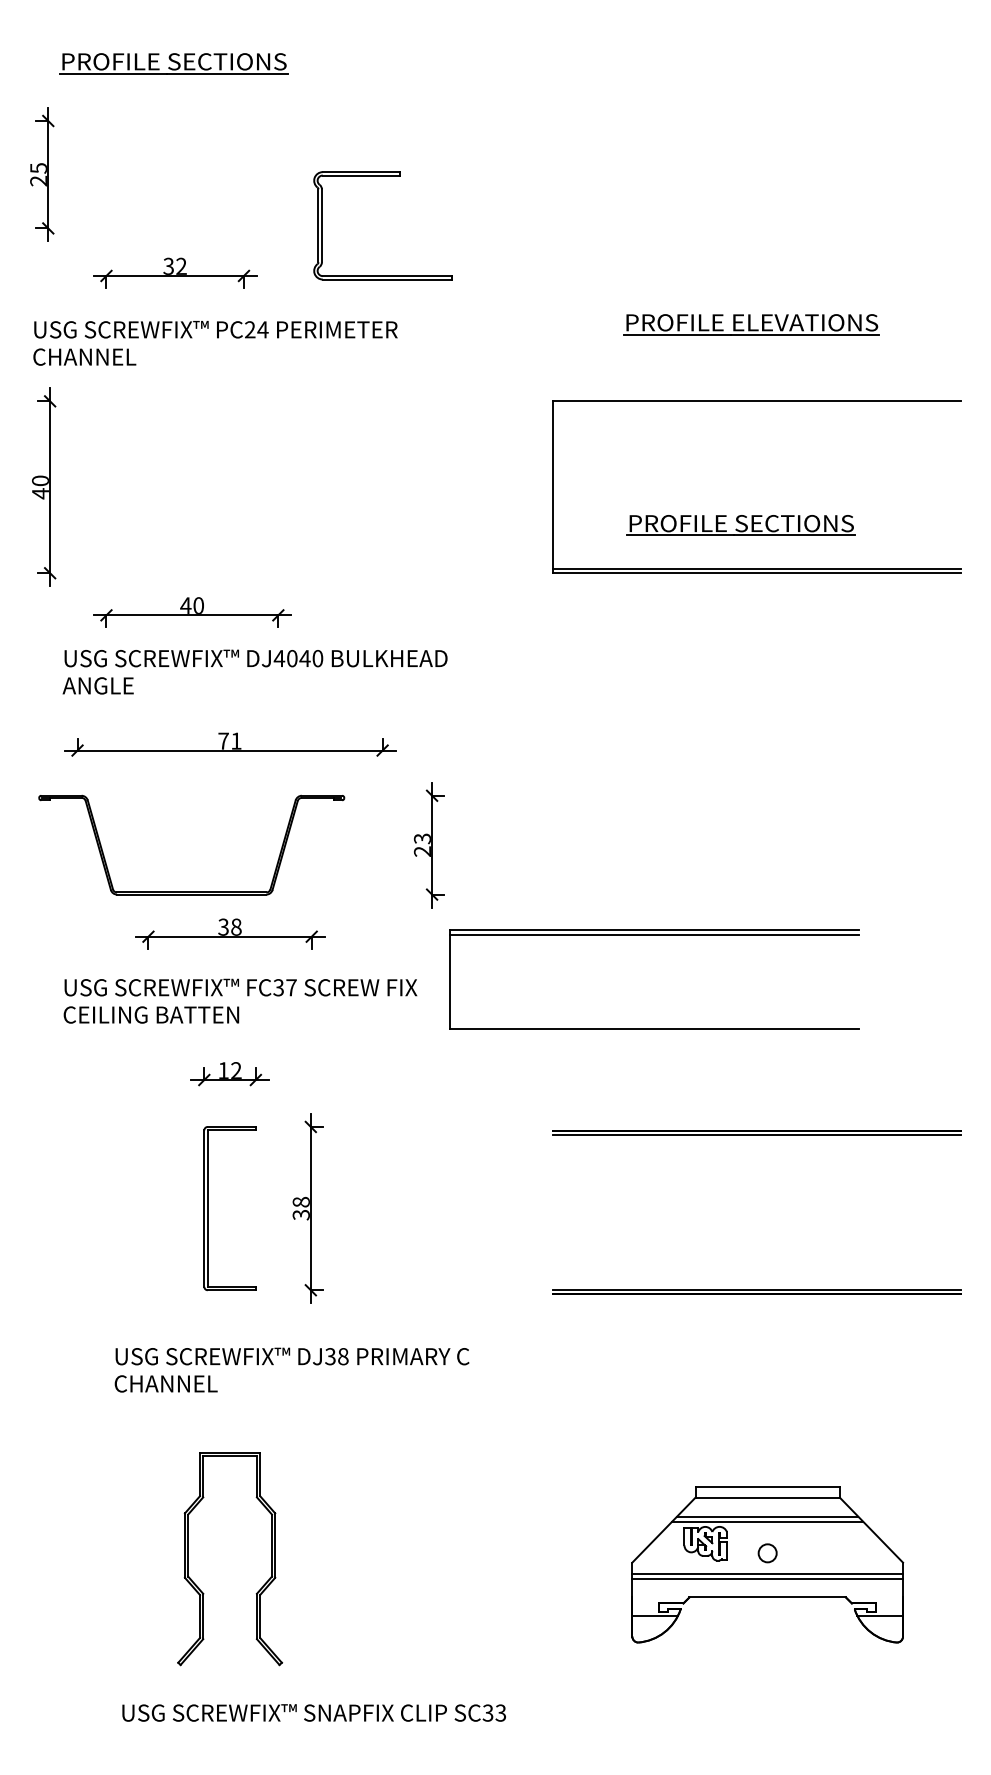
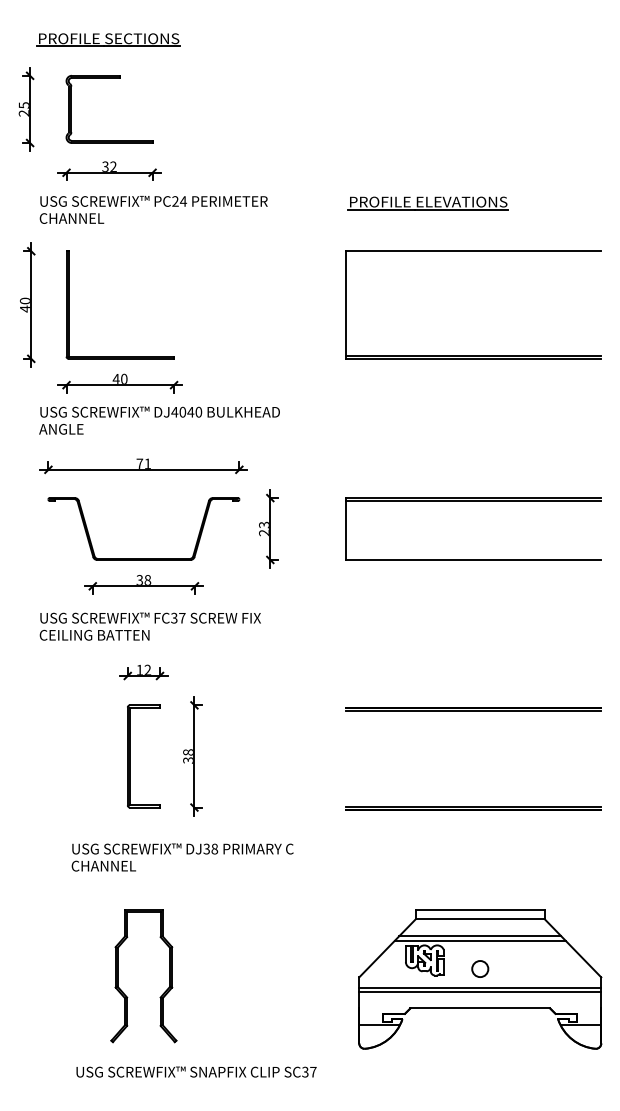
part: (382, 176) -> (109, 78), moved
part: (750, 325) -> (427, 203), moved
text: (215, 342) -> (153, 209), moved
part: (111, 486) -> (69, 304), added
part: (740, 524) -> (463, 328), removed
part: (191, 892) -> (143, 558), moved
part: (654, 935) -> (473, 501), moved
part: (767, 1565) -> (480, 979), size x1.43
text: (501, 1712) -> (313, 1071), SC33 -> SC37

